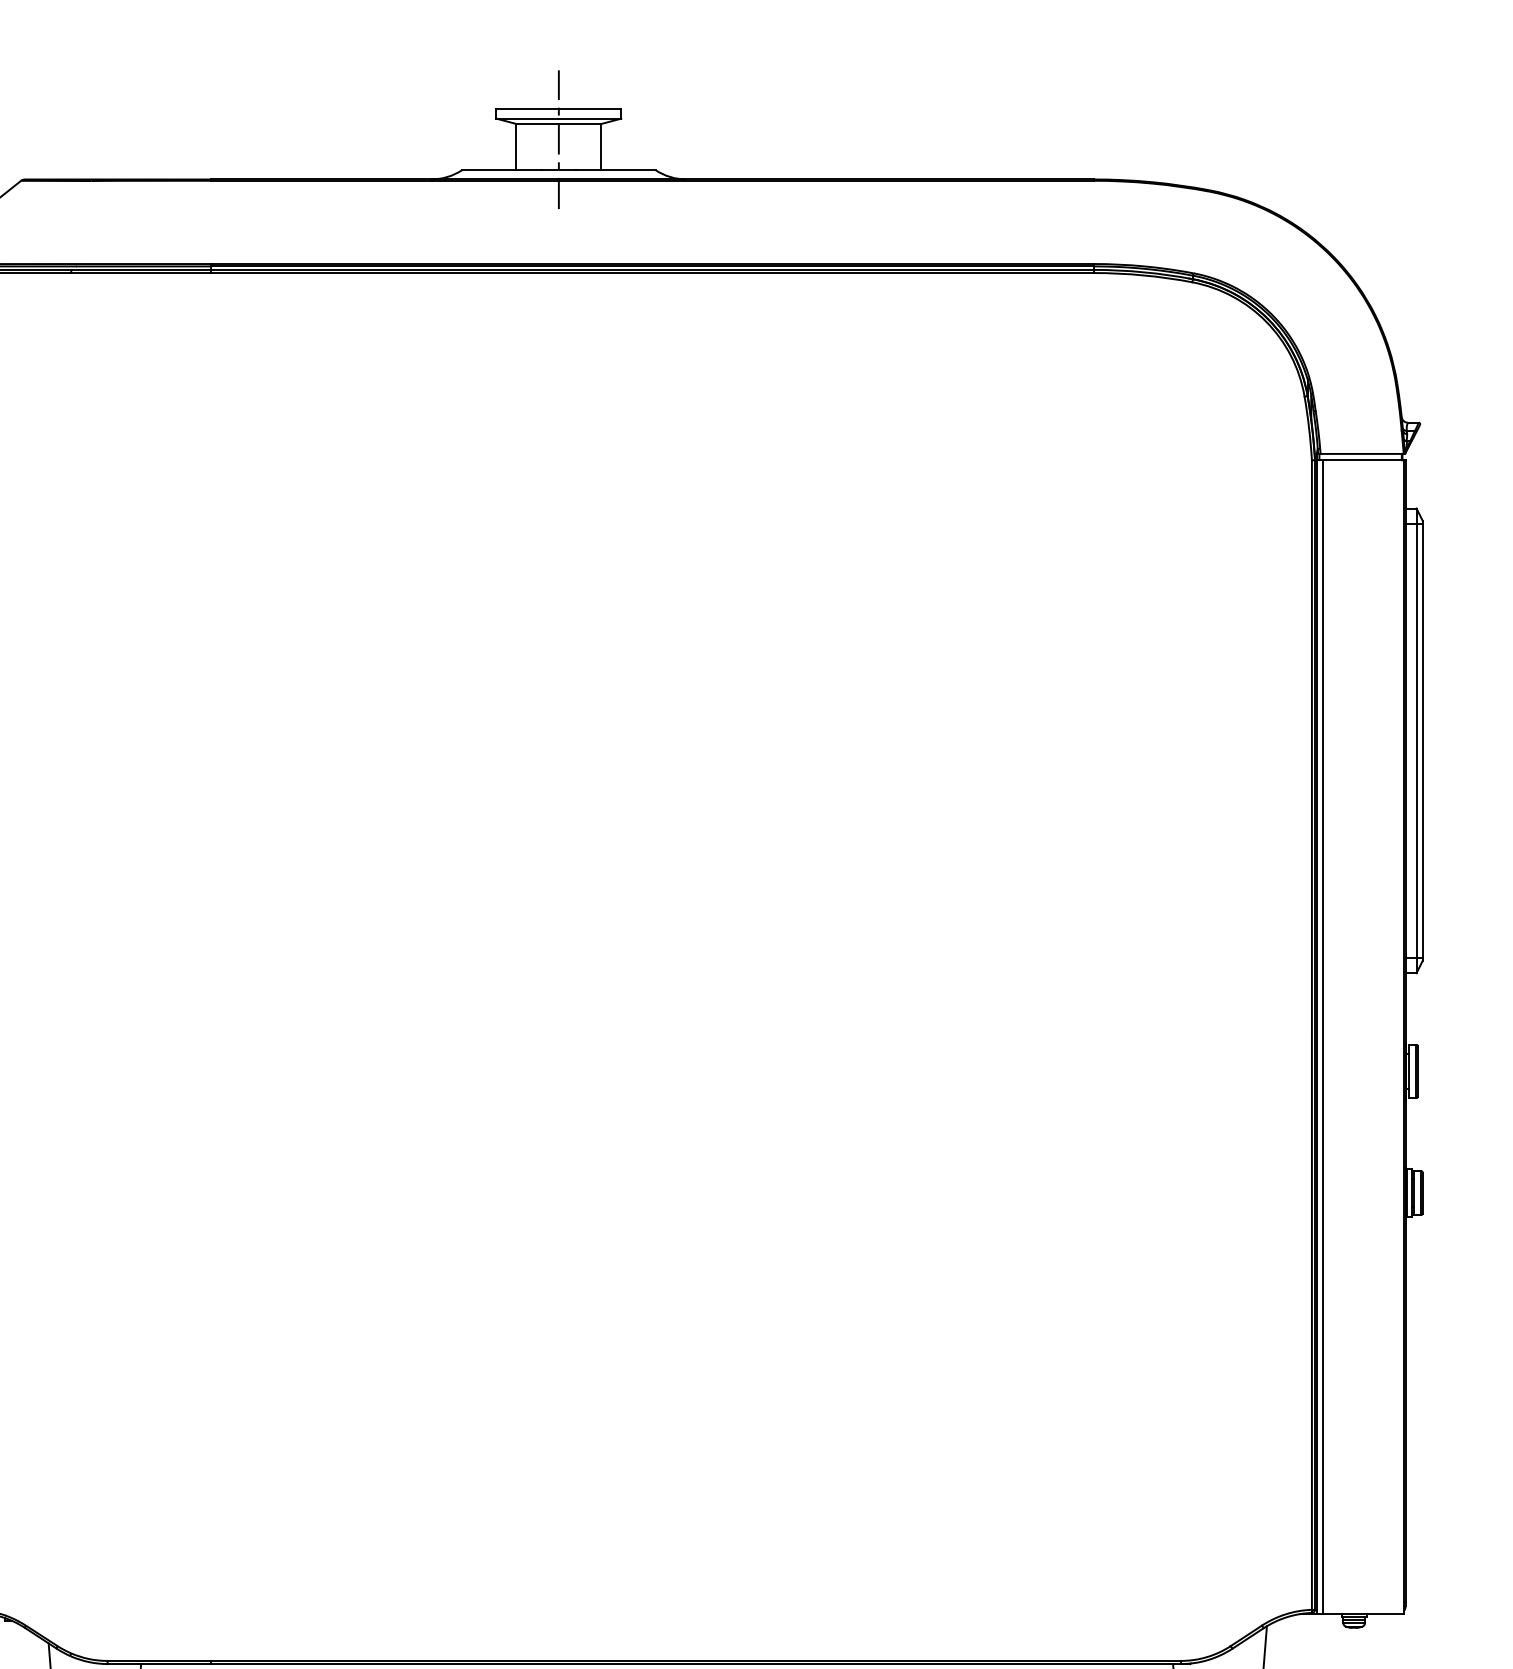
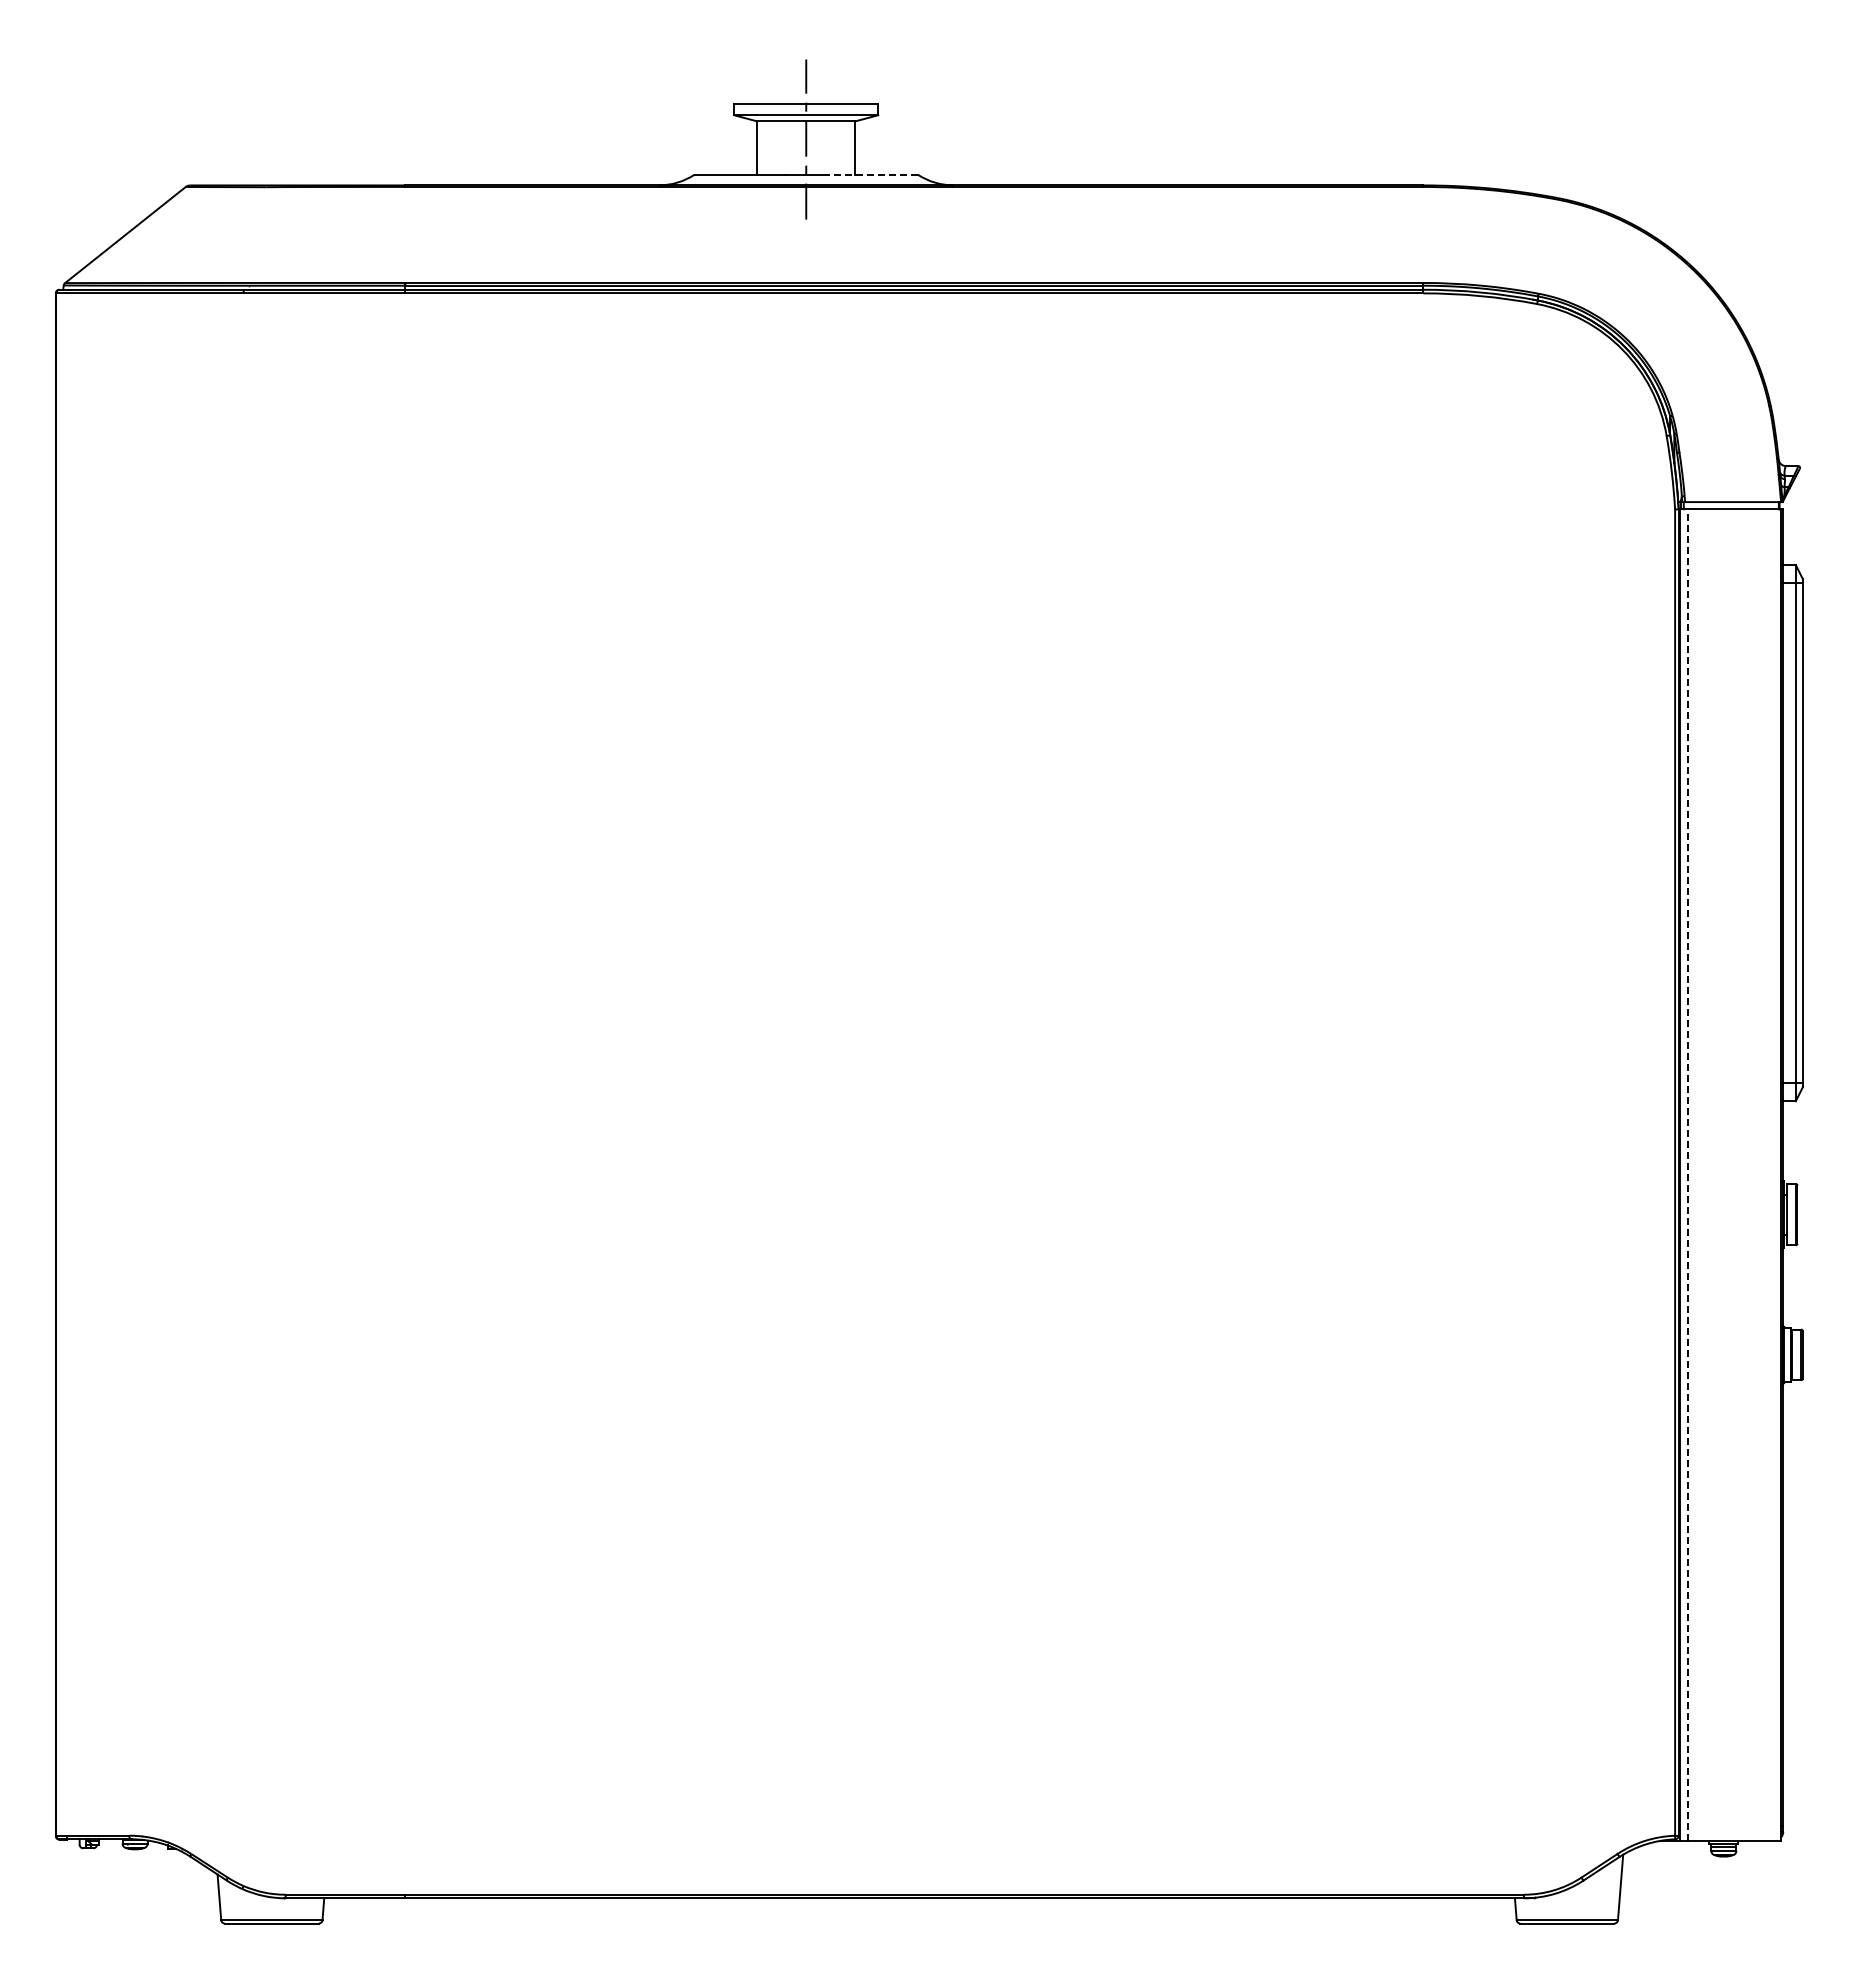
line: (615, 170) -> (871, 174), solid -> dashed
line: (1322, 1037) -> (1687, 1175), solid -> dashed

